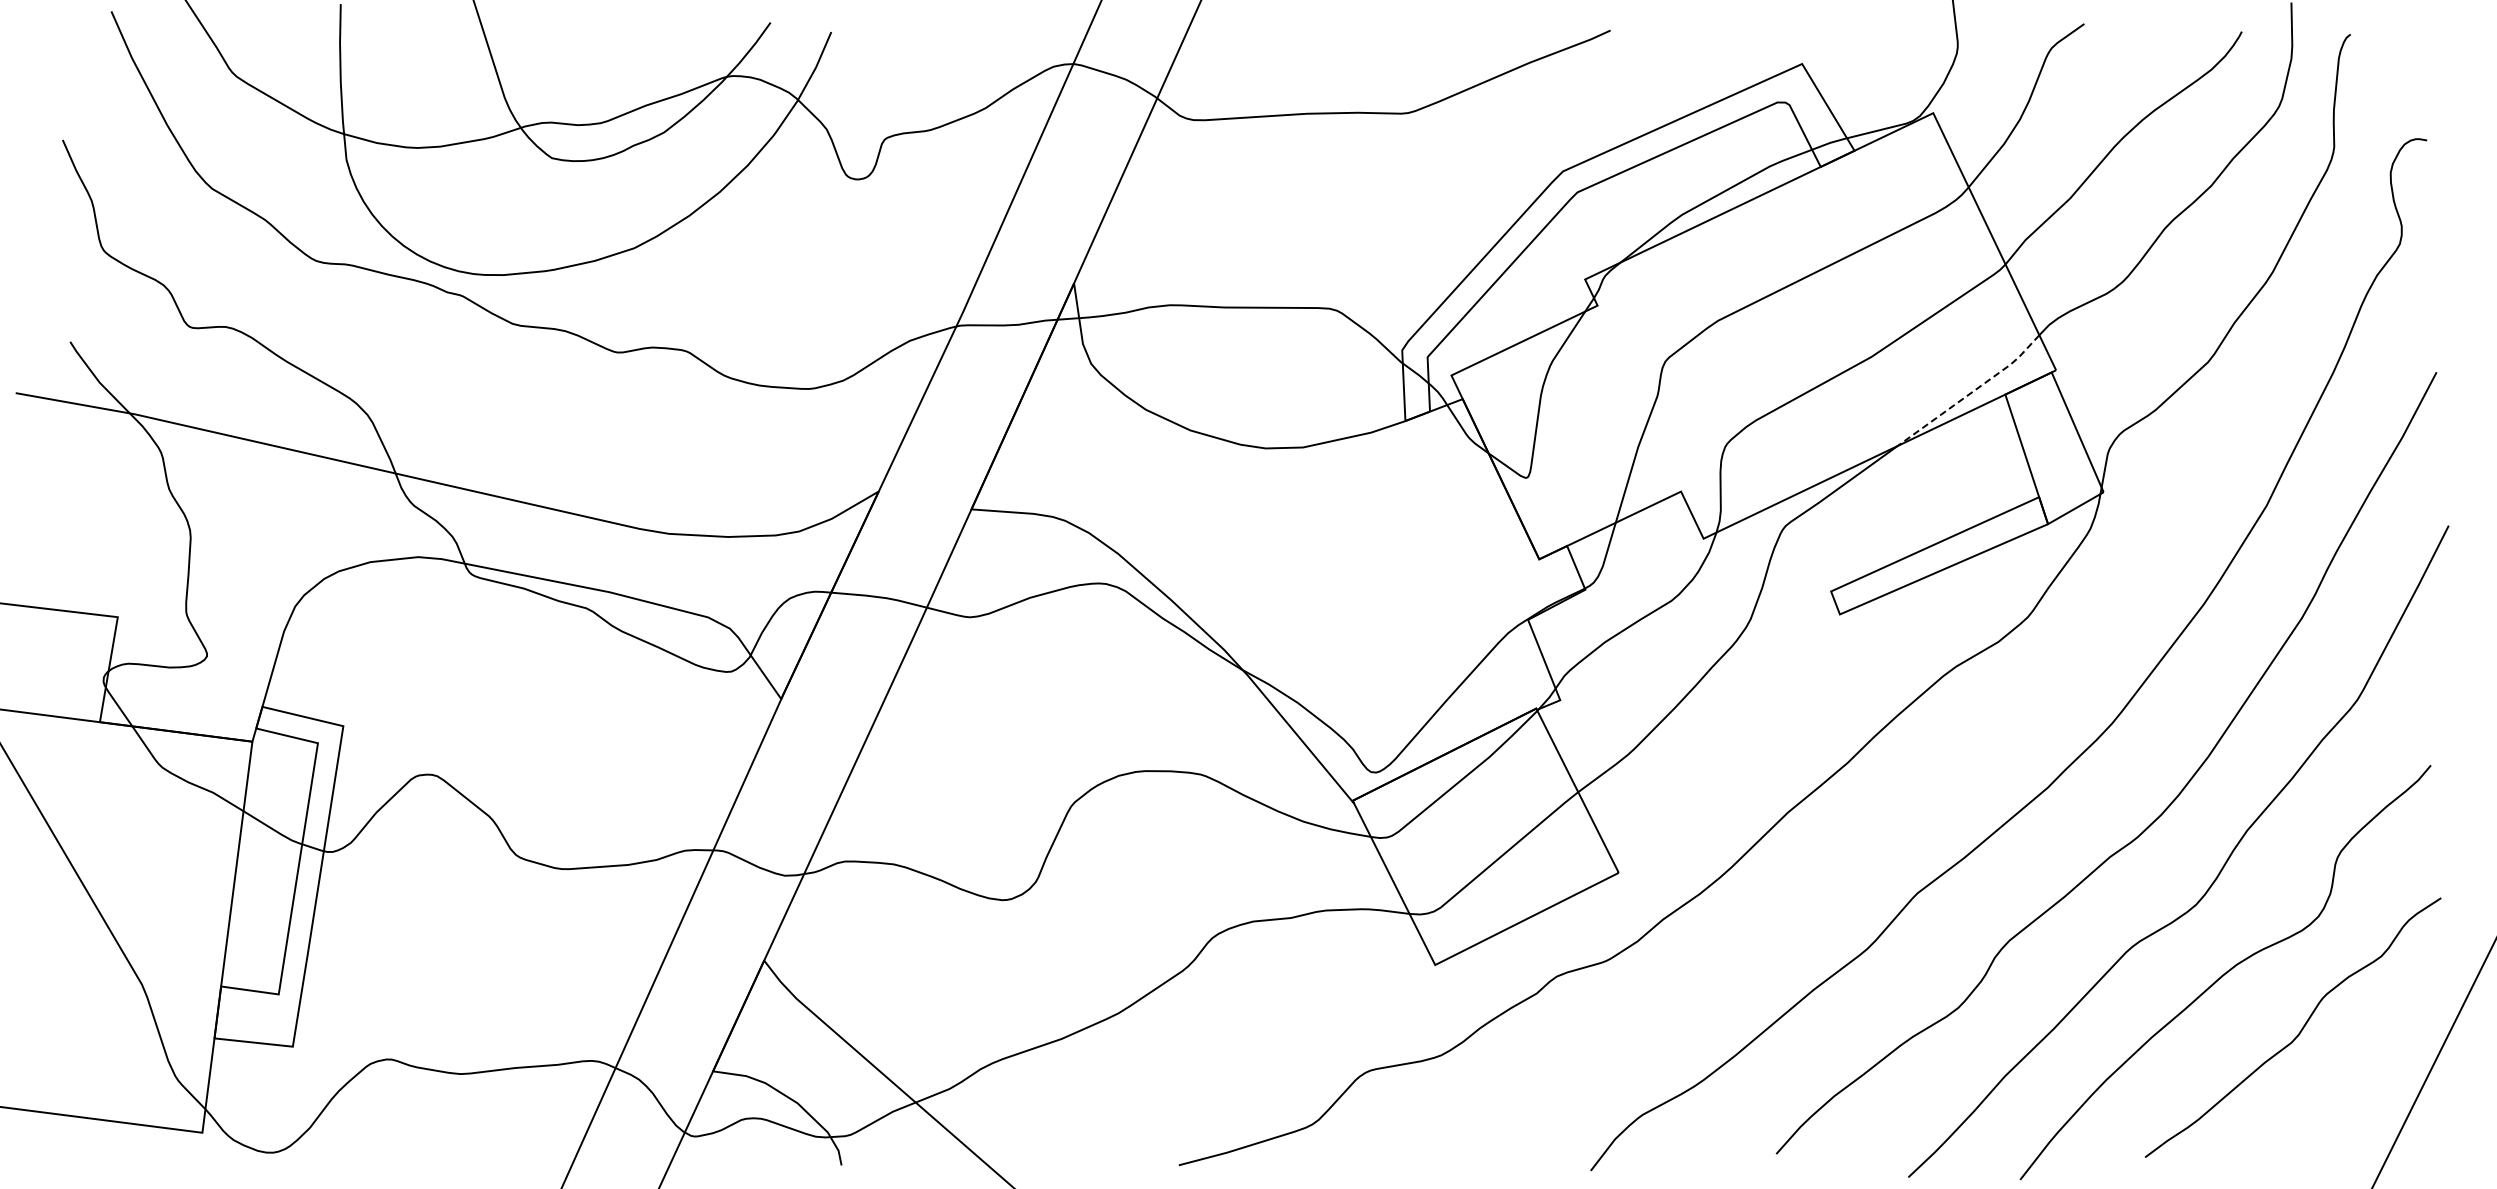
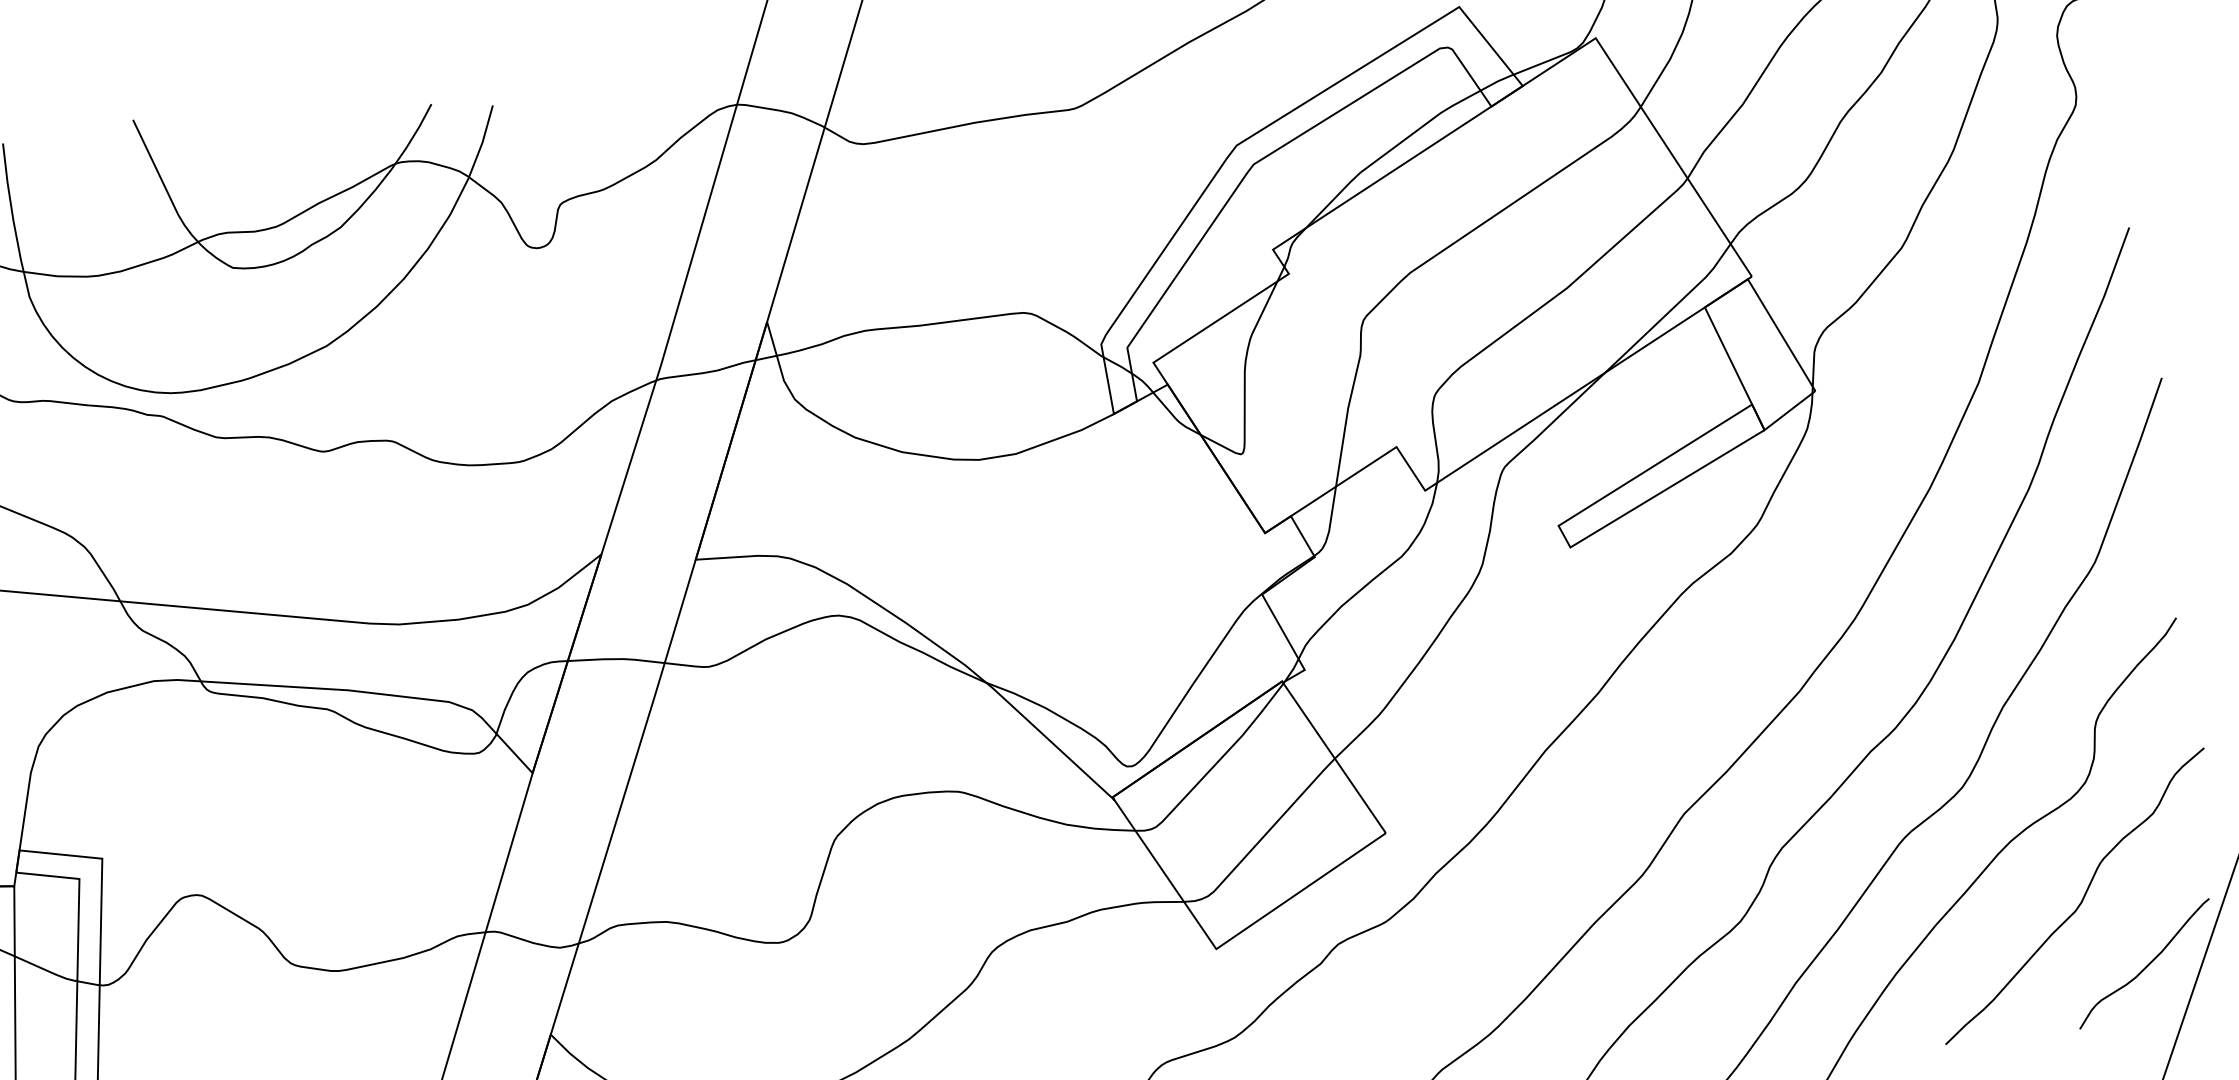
line: (1971, 392) -> (1671, 309), dashed -> solid
curve: (2353, 1106) -> (2145, 966), added

